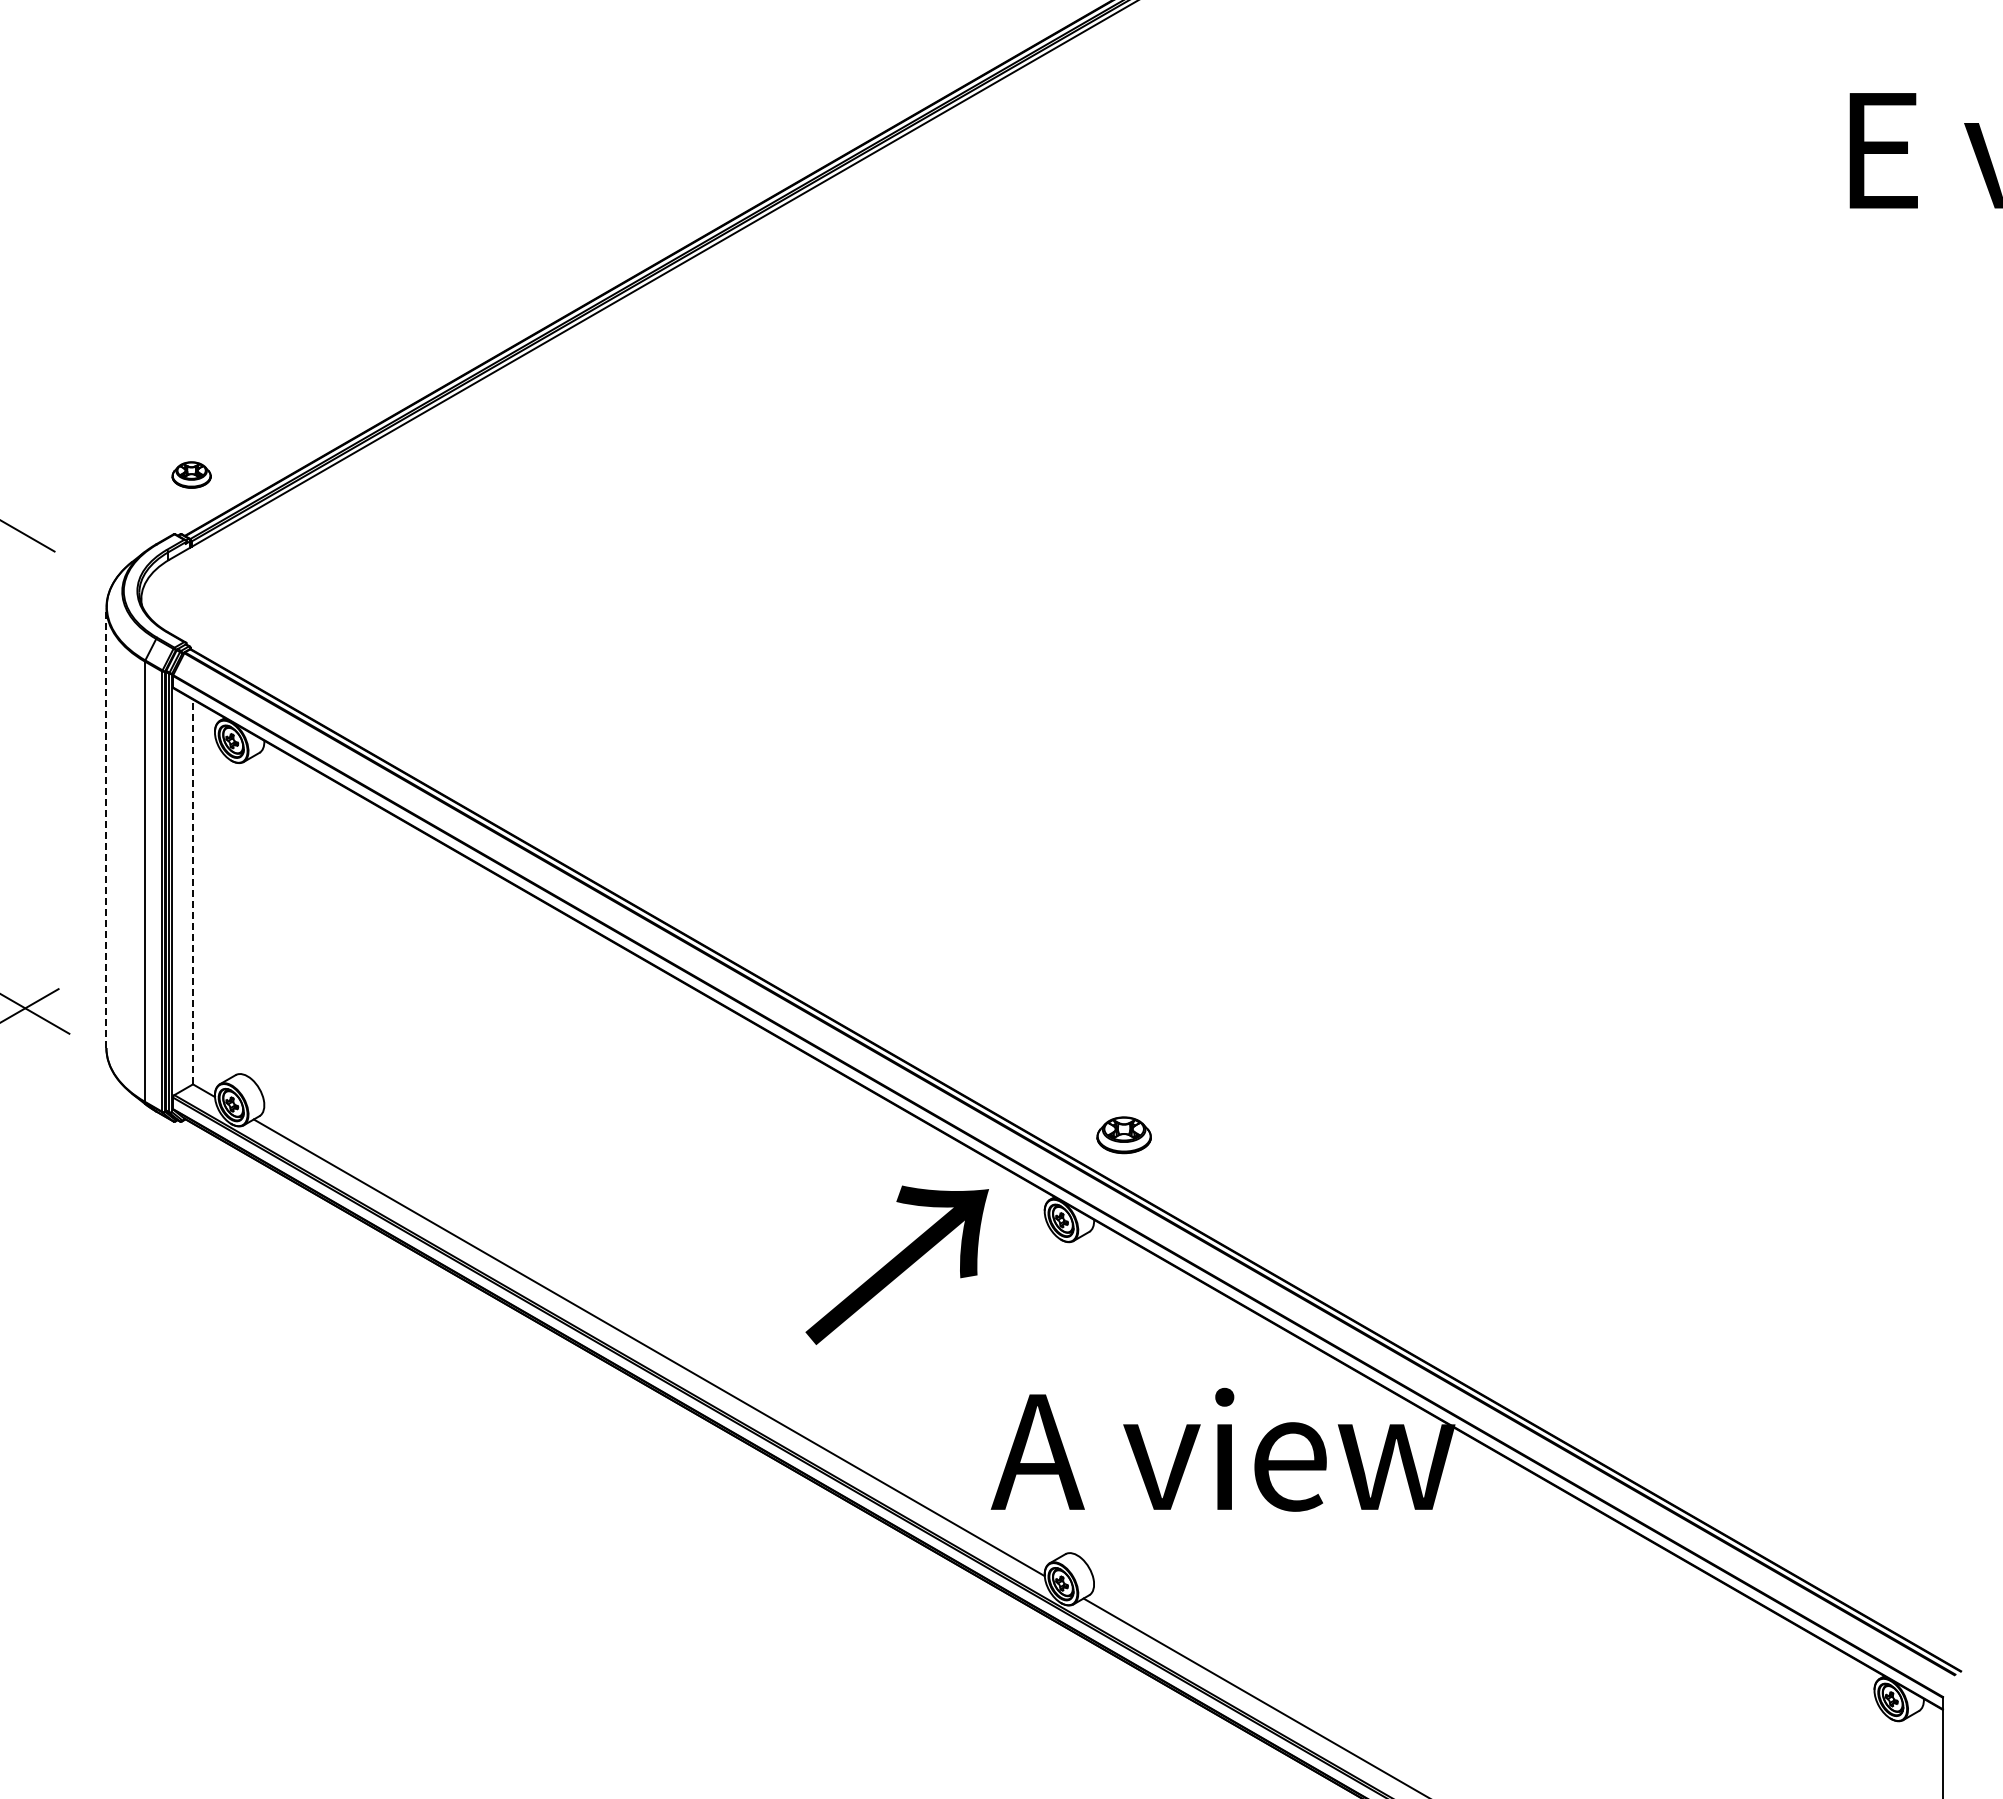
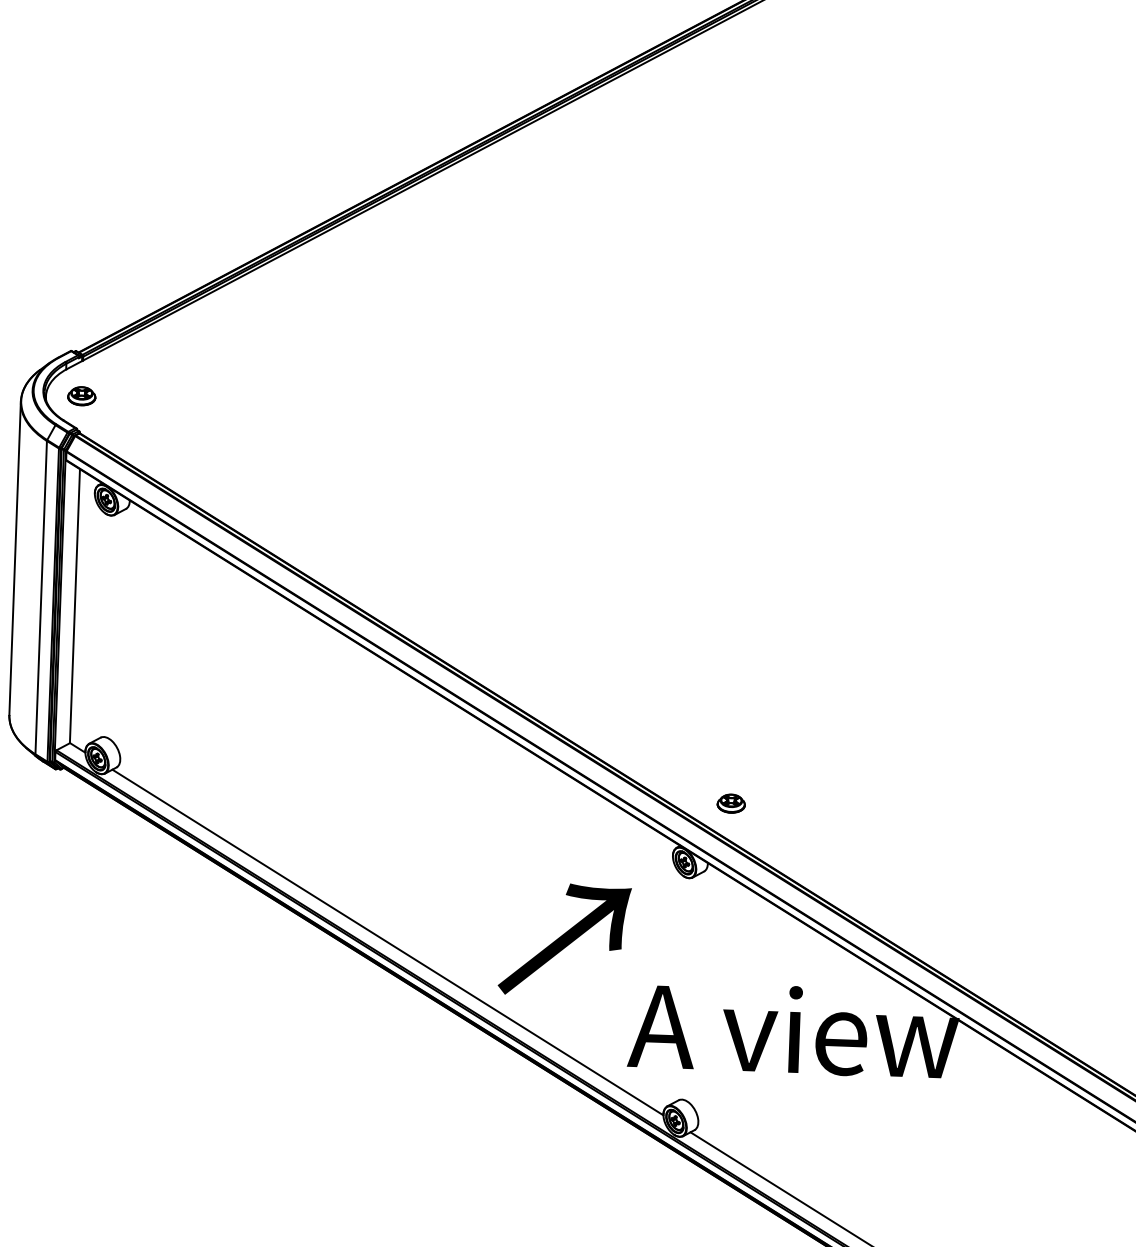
part: (191, 474) -> (81, 395), moved
line: (106, 827) -> (15, 558), dashed -> solid
line: (192, 891) -> (74, 605), dashed -> solid
part: (1123, 1135) -> (730, 803), size x0.71
text: (896, 1264) -> (564, 939), moved

